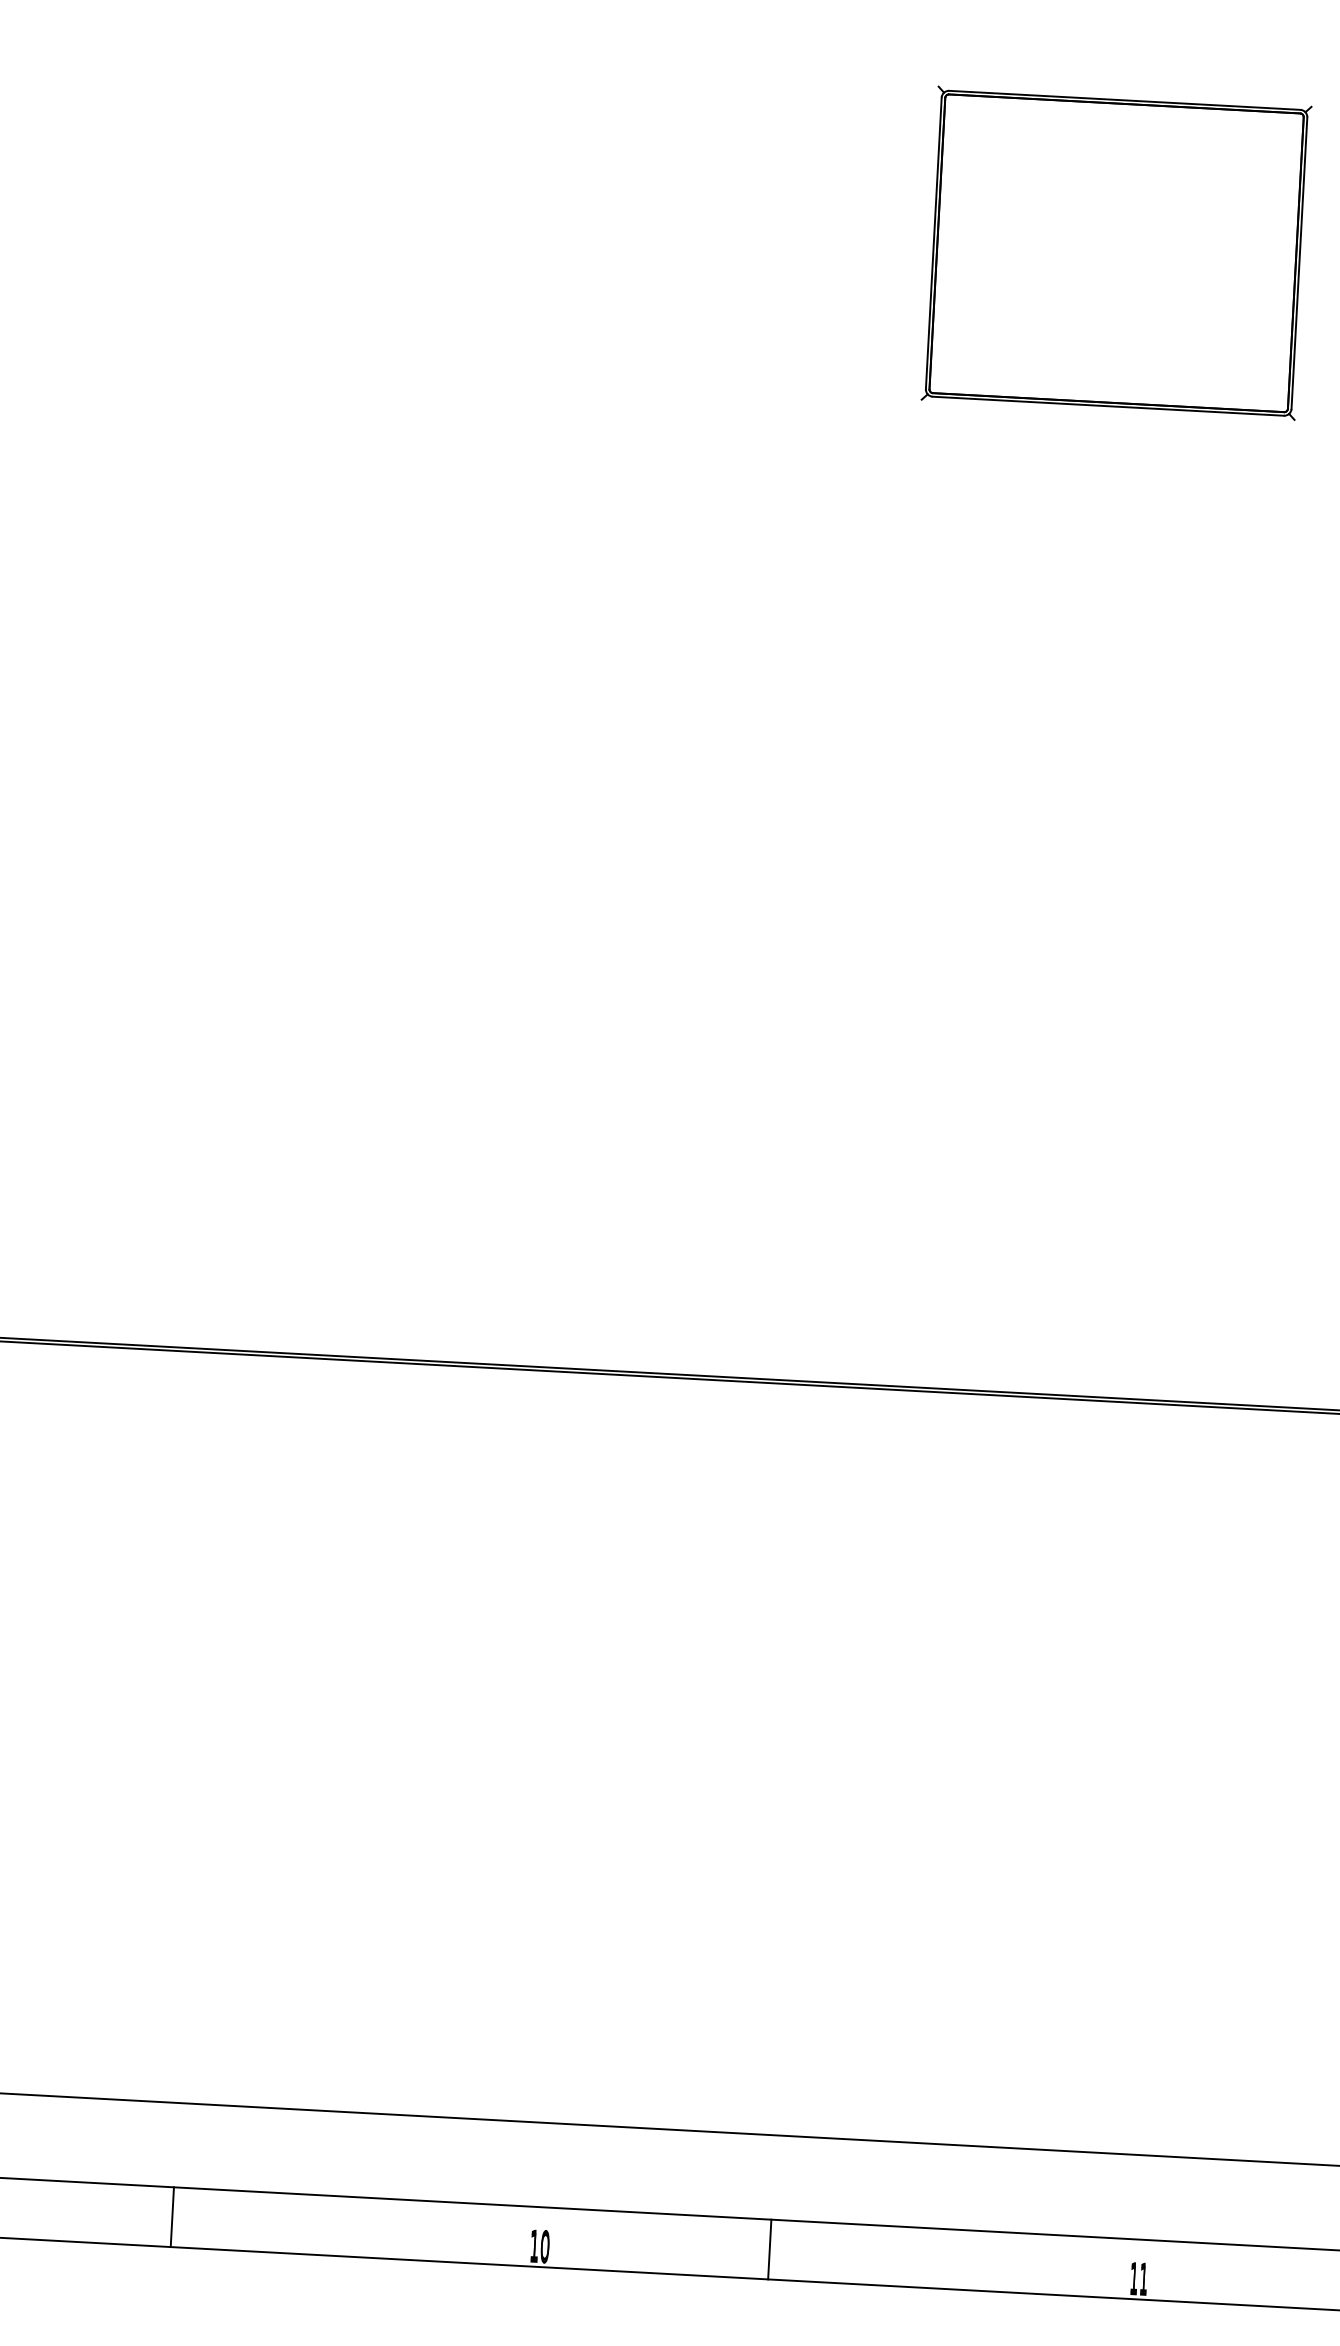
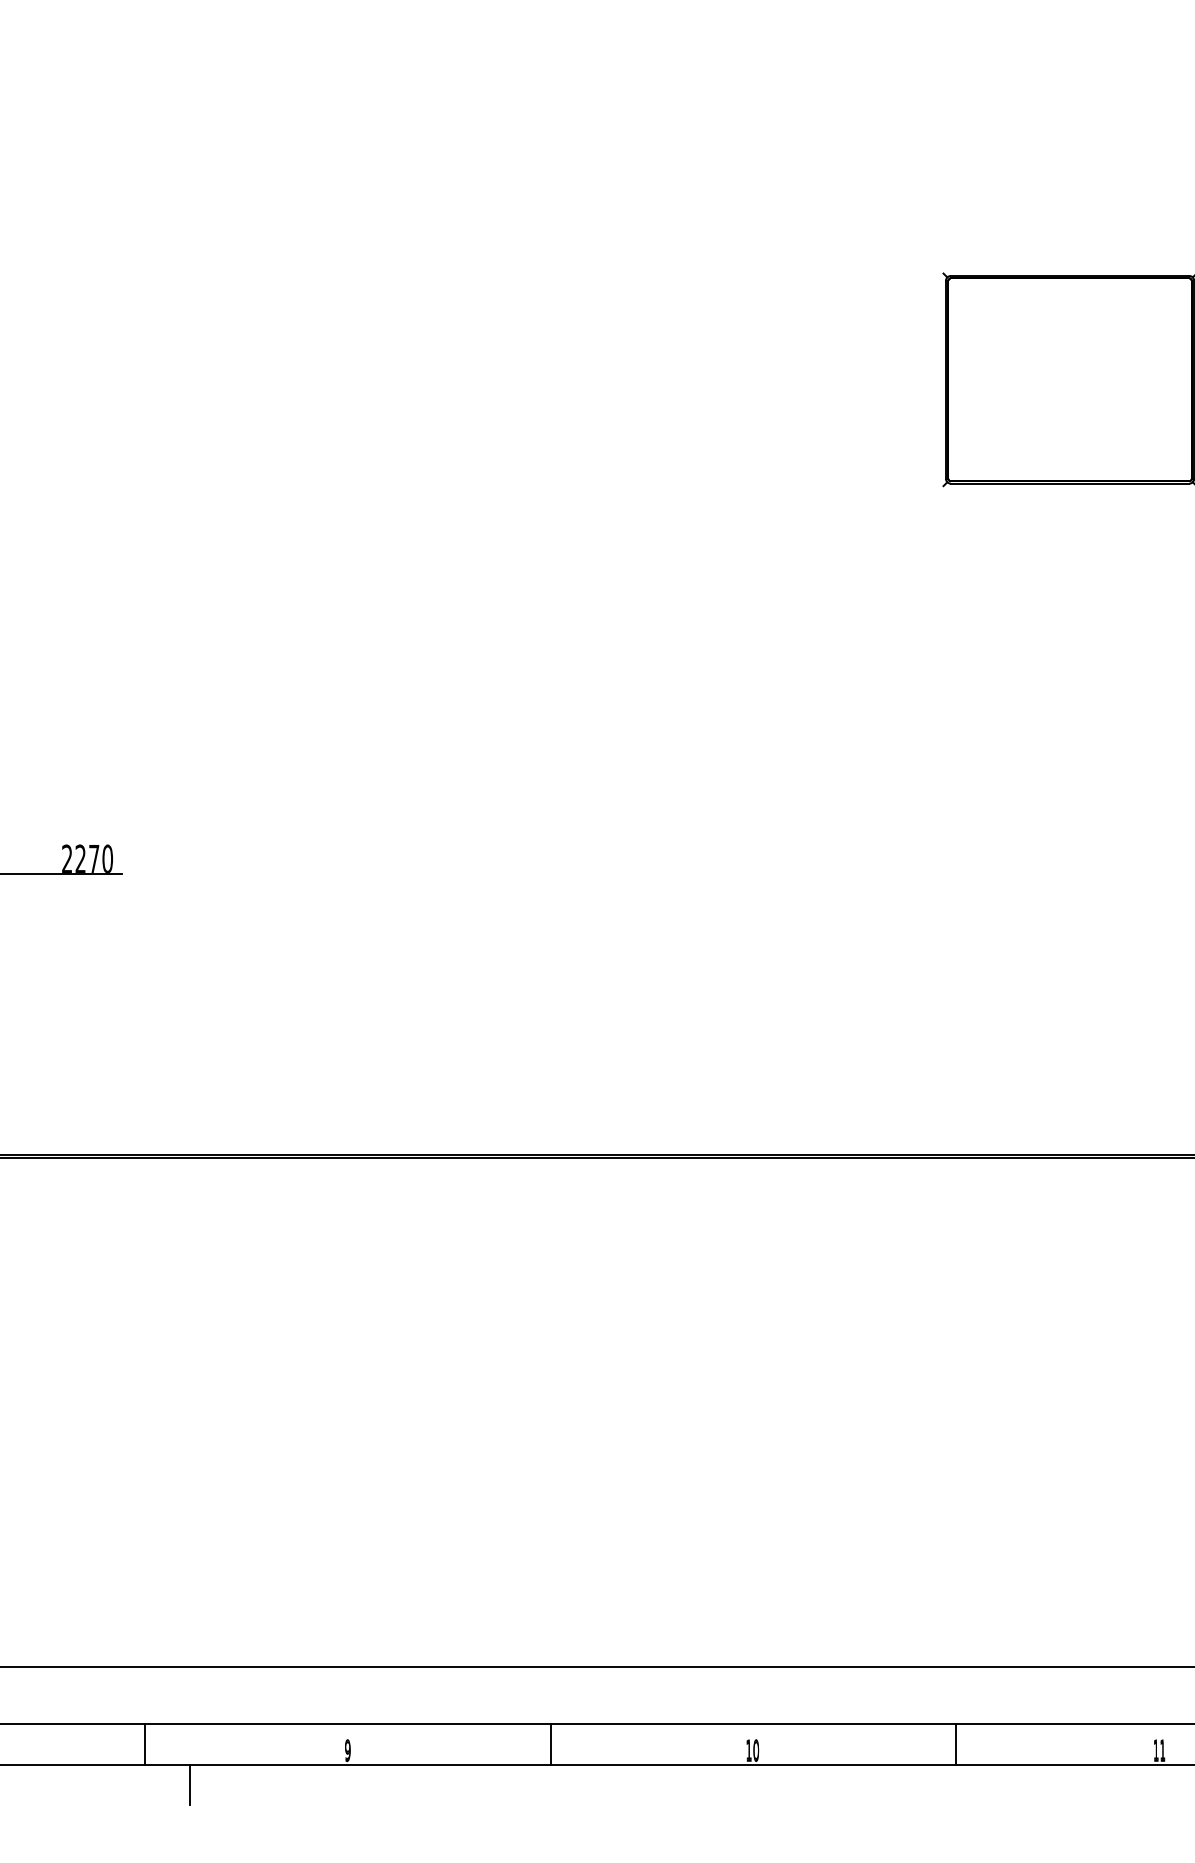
line: (172, 2216) -> (550, 1743), moved
line: (769, 2248) -> (956, 1743), moved

